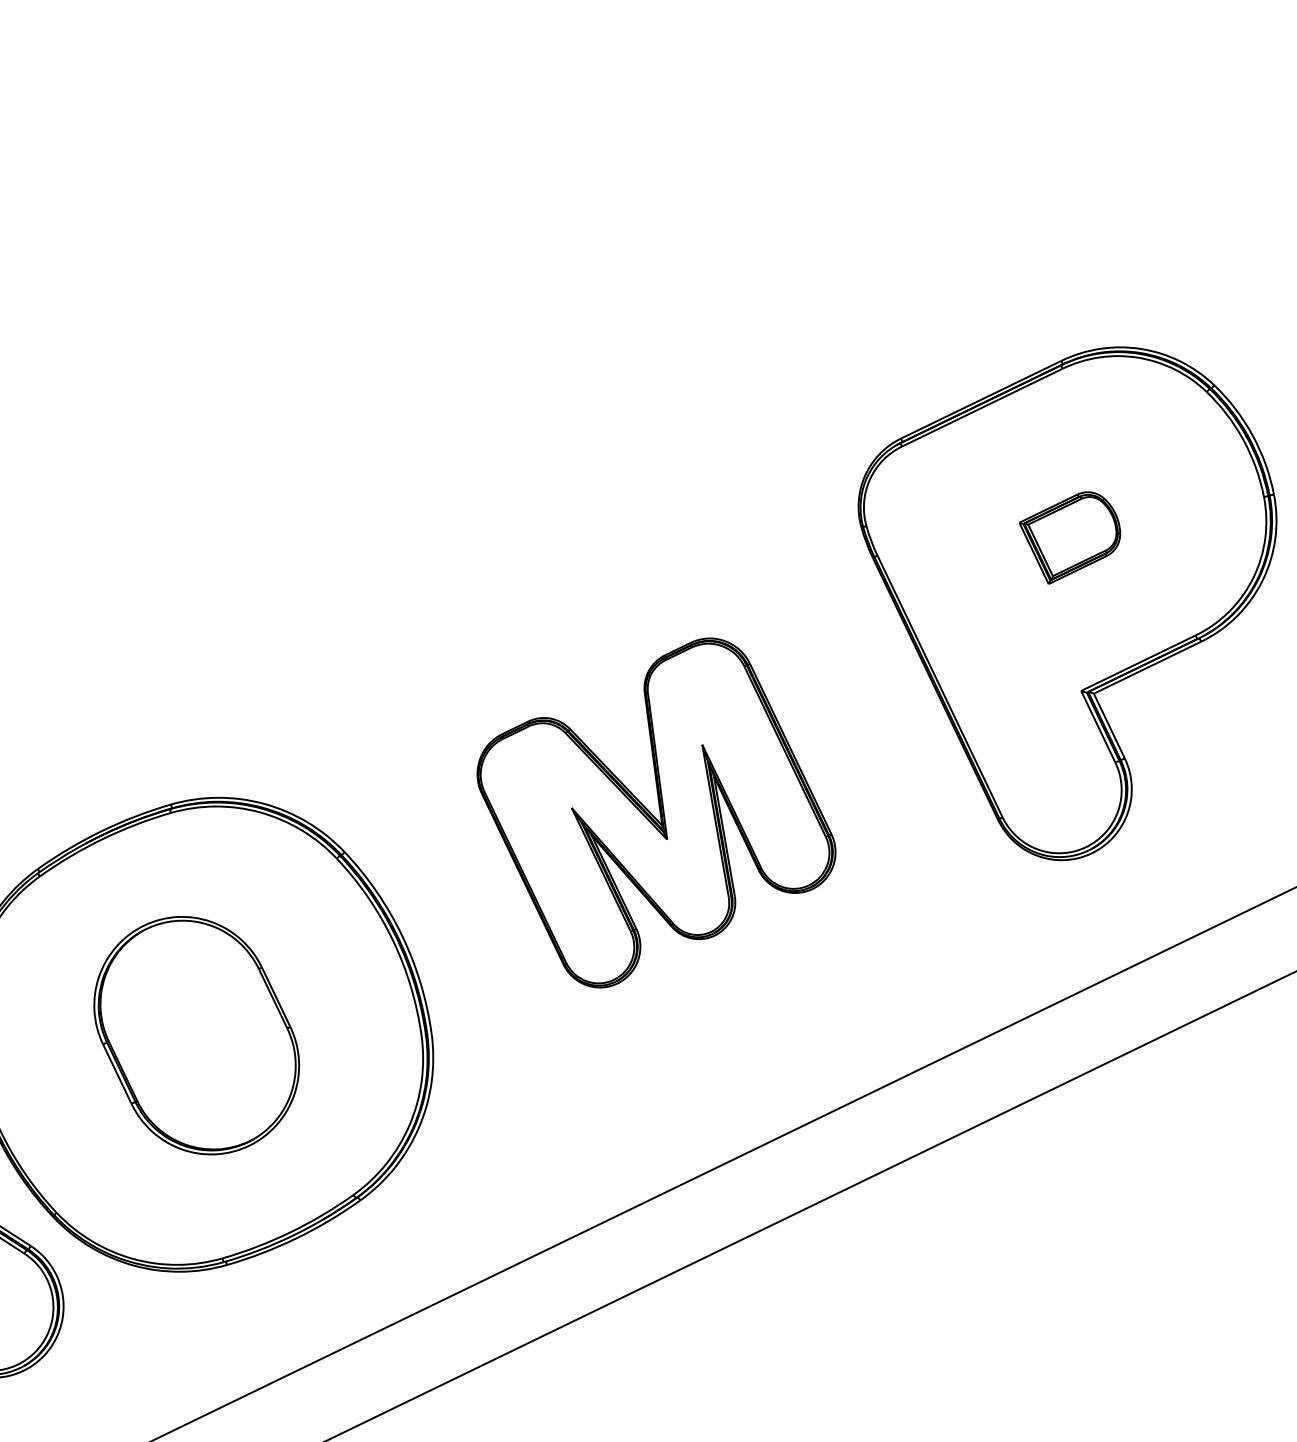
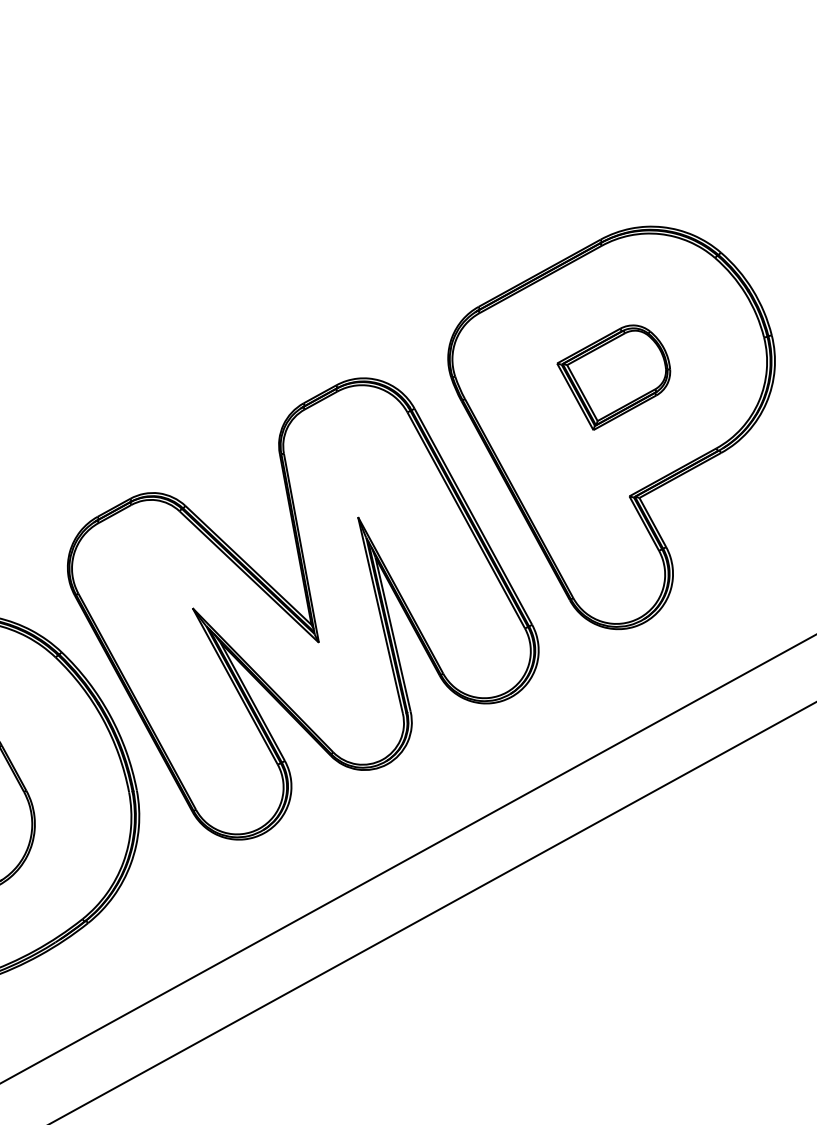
part: (1069, 537) -> (614, 377), size x1.43
part: (656, 812) -> (303, 608), size x1.67

